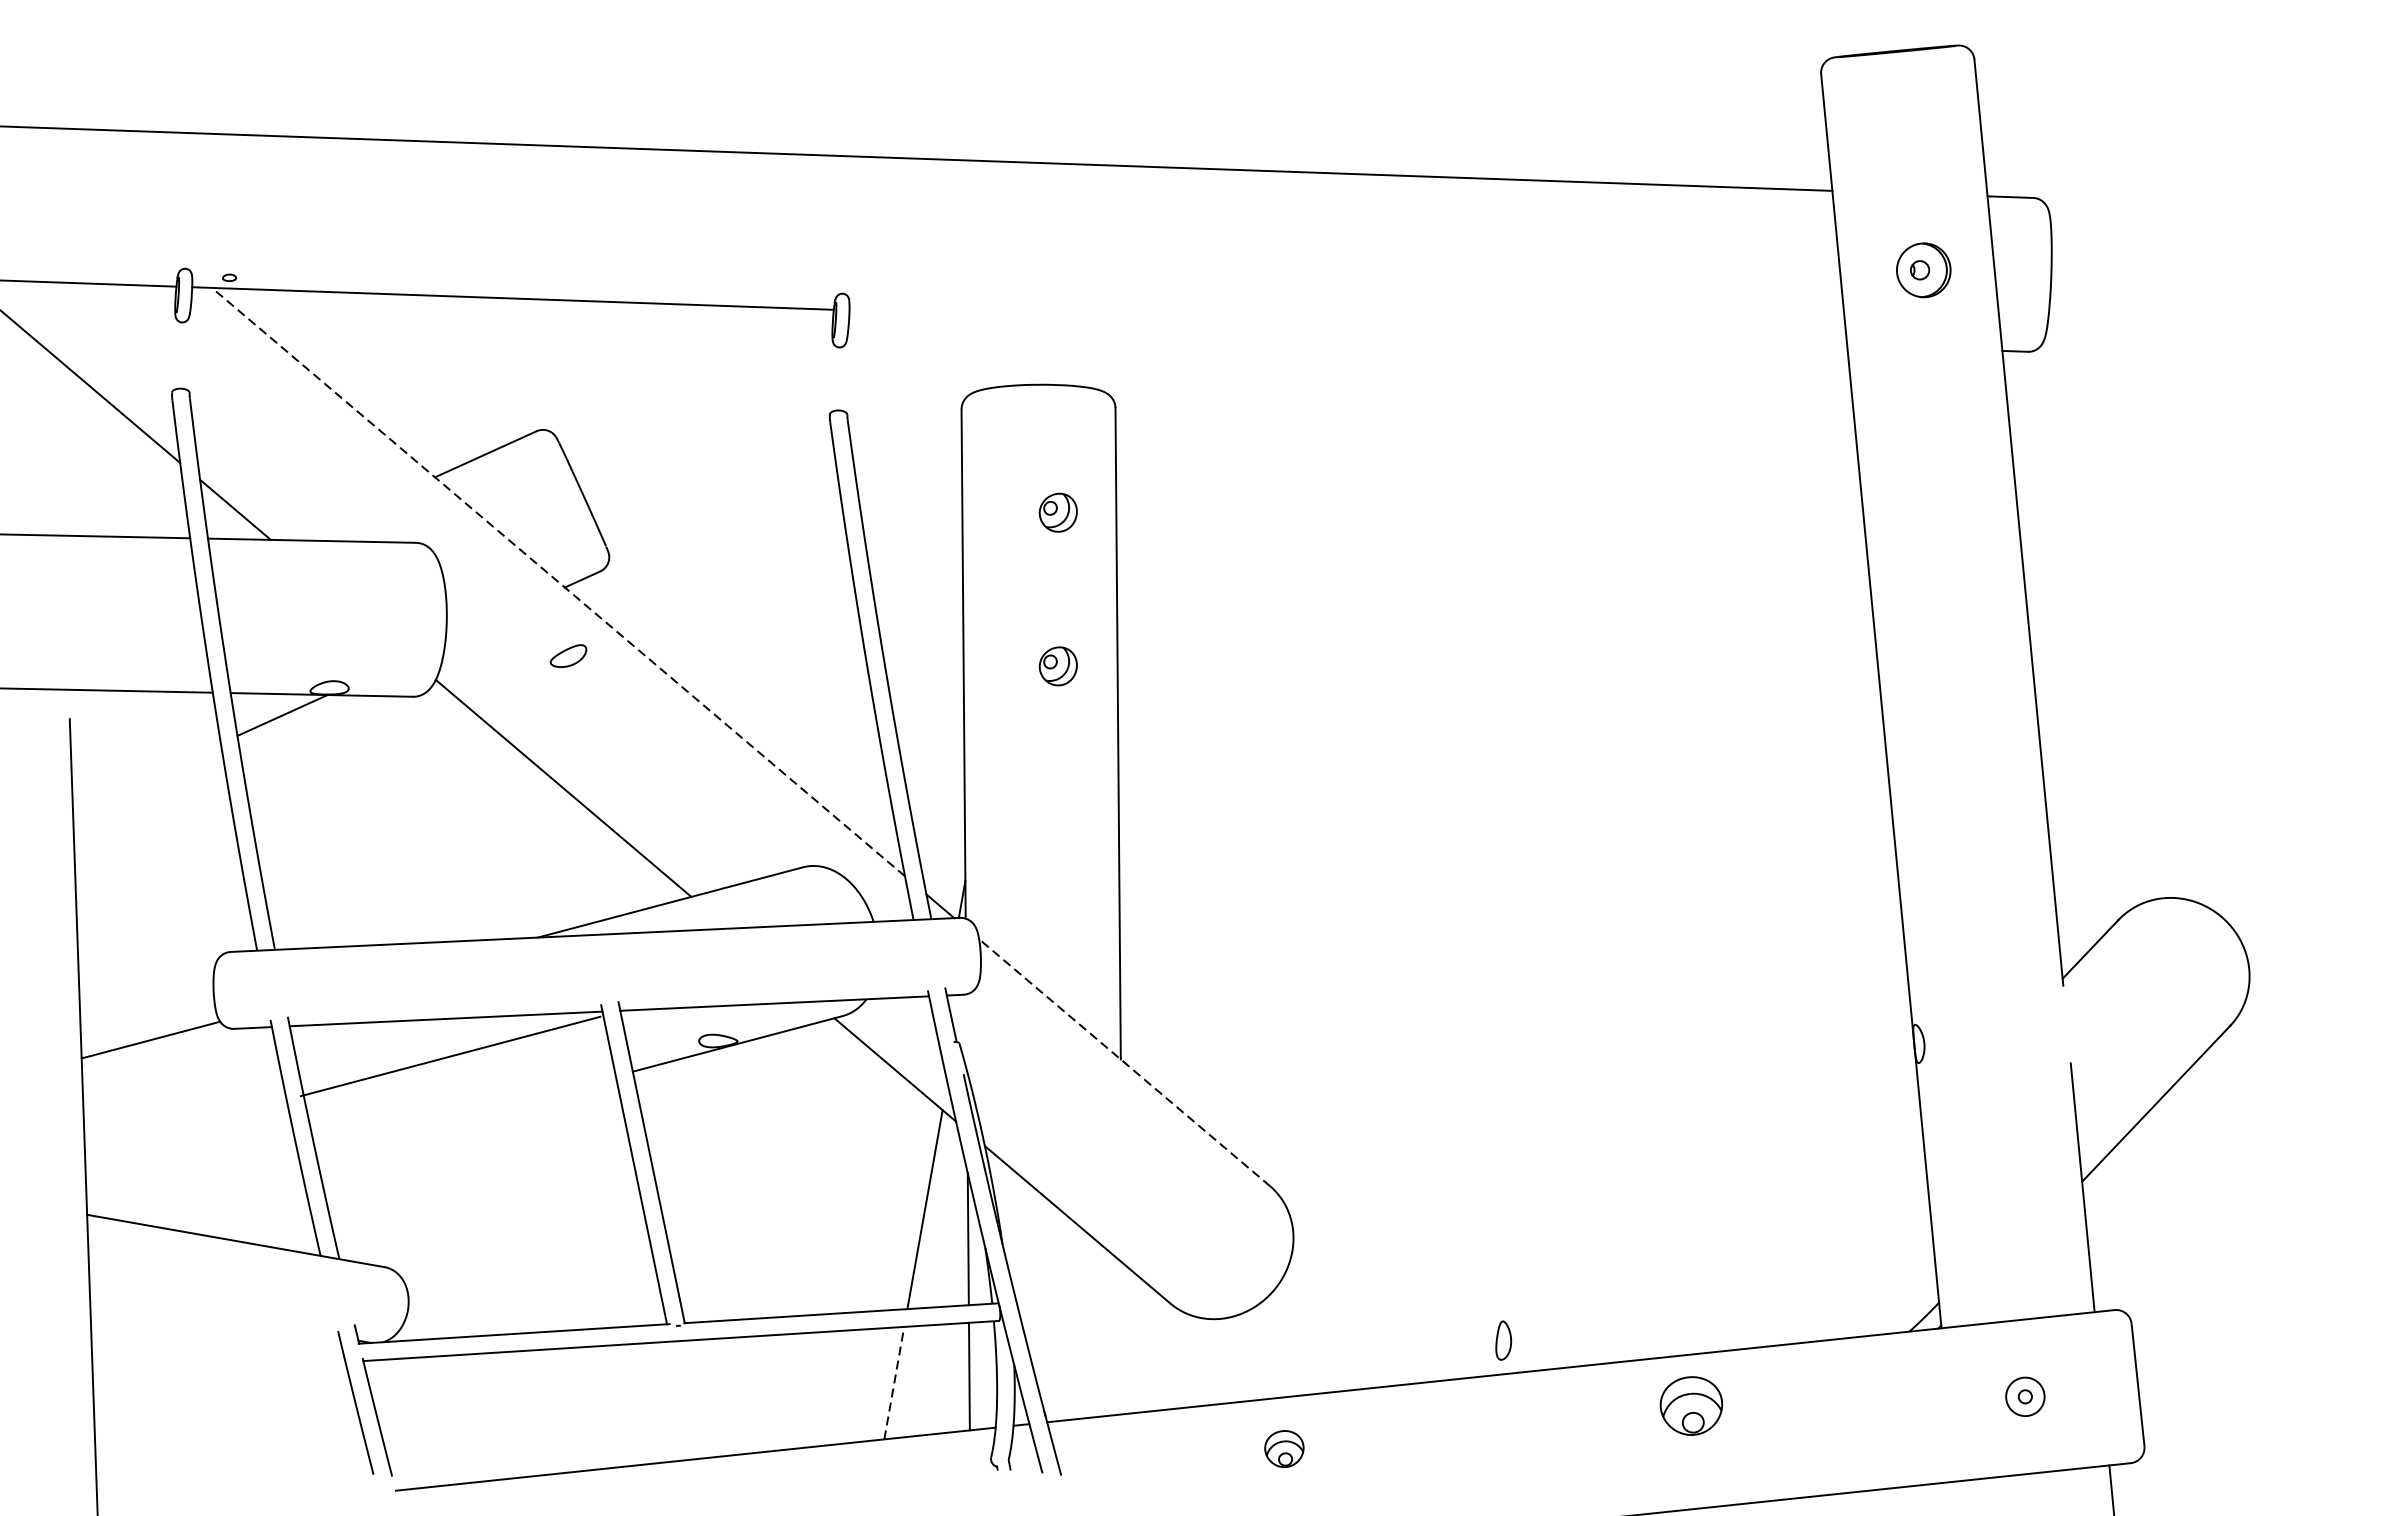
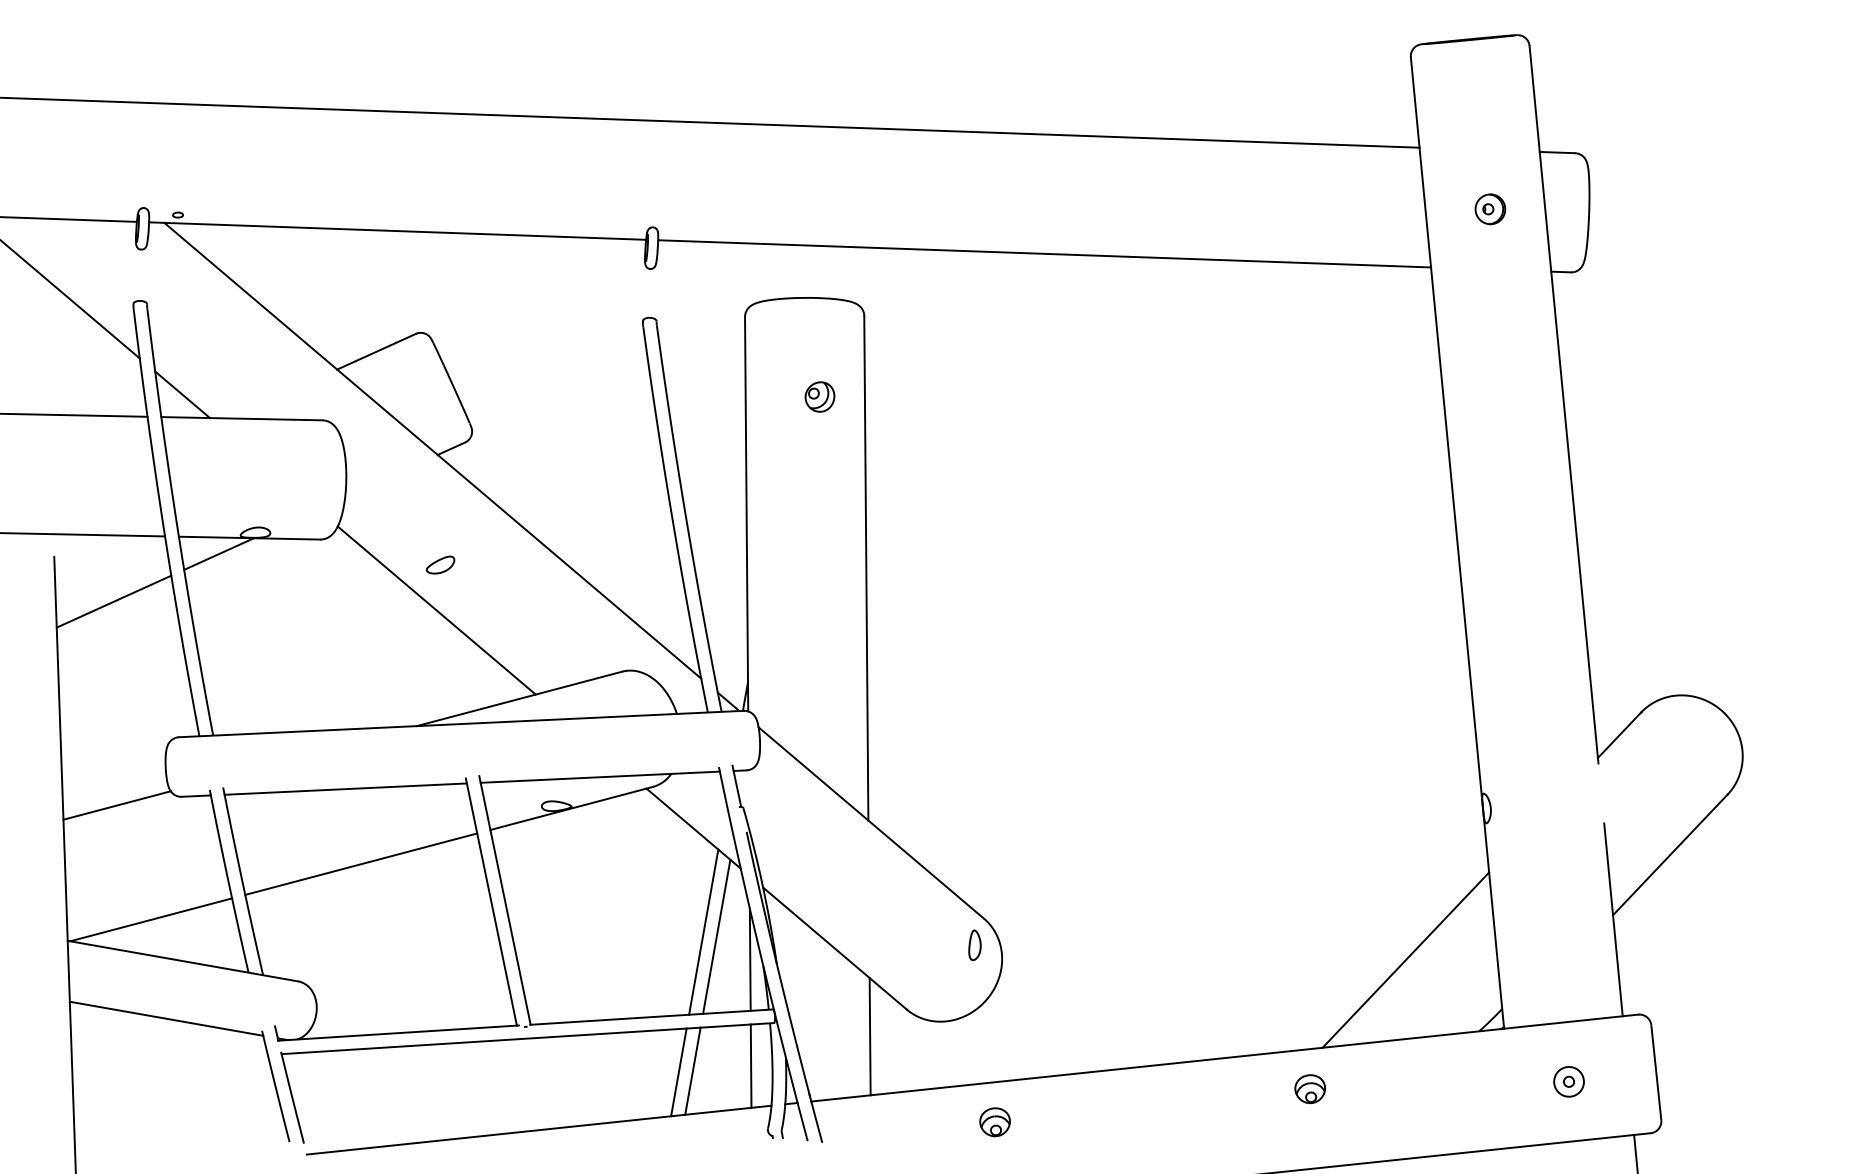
part: (1923, 270) -> (1490, 209), size x0.71
line: (1348, 327) -> (1044, 253), added
line: (558, 581) -> (432, 450), dashed -> solid
part: (568, 655) -> (440, 564), moved
part: (1057, 665) -> (819, 515), removed
line: (146, 776) -> (113, 601), added
line: (450, 1055) -> (361, 863), moved
line: (1124, 1063) -> (871, 823), dashed -> solid
line: (195, 1187) -> (151, 919), added
line: (907, 1202) -> (703, 931), added
line: (1814, 1238) -> (1405, 959), added
line: (214, 1315) -> (166, 1018), added
line: (1122, 1338) -> (869, 1036), added
part: (1503, 1339) -> (974, 944), moved
line: (895, 1382) -> (693, 1070), dashed -> solid
line: (875, 1384) -> (678, 1072), added
part: (1690, 1406) -> (1309, 1089), size x0.62

